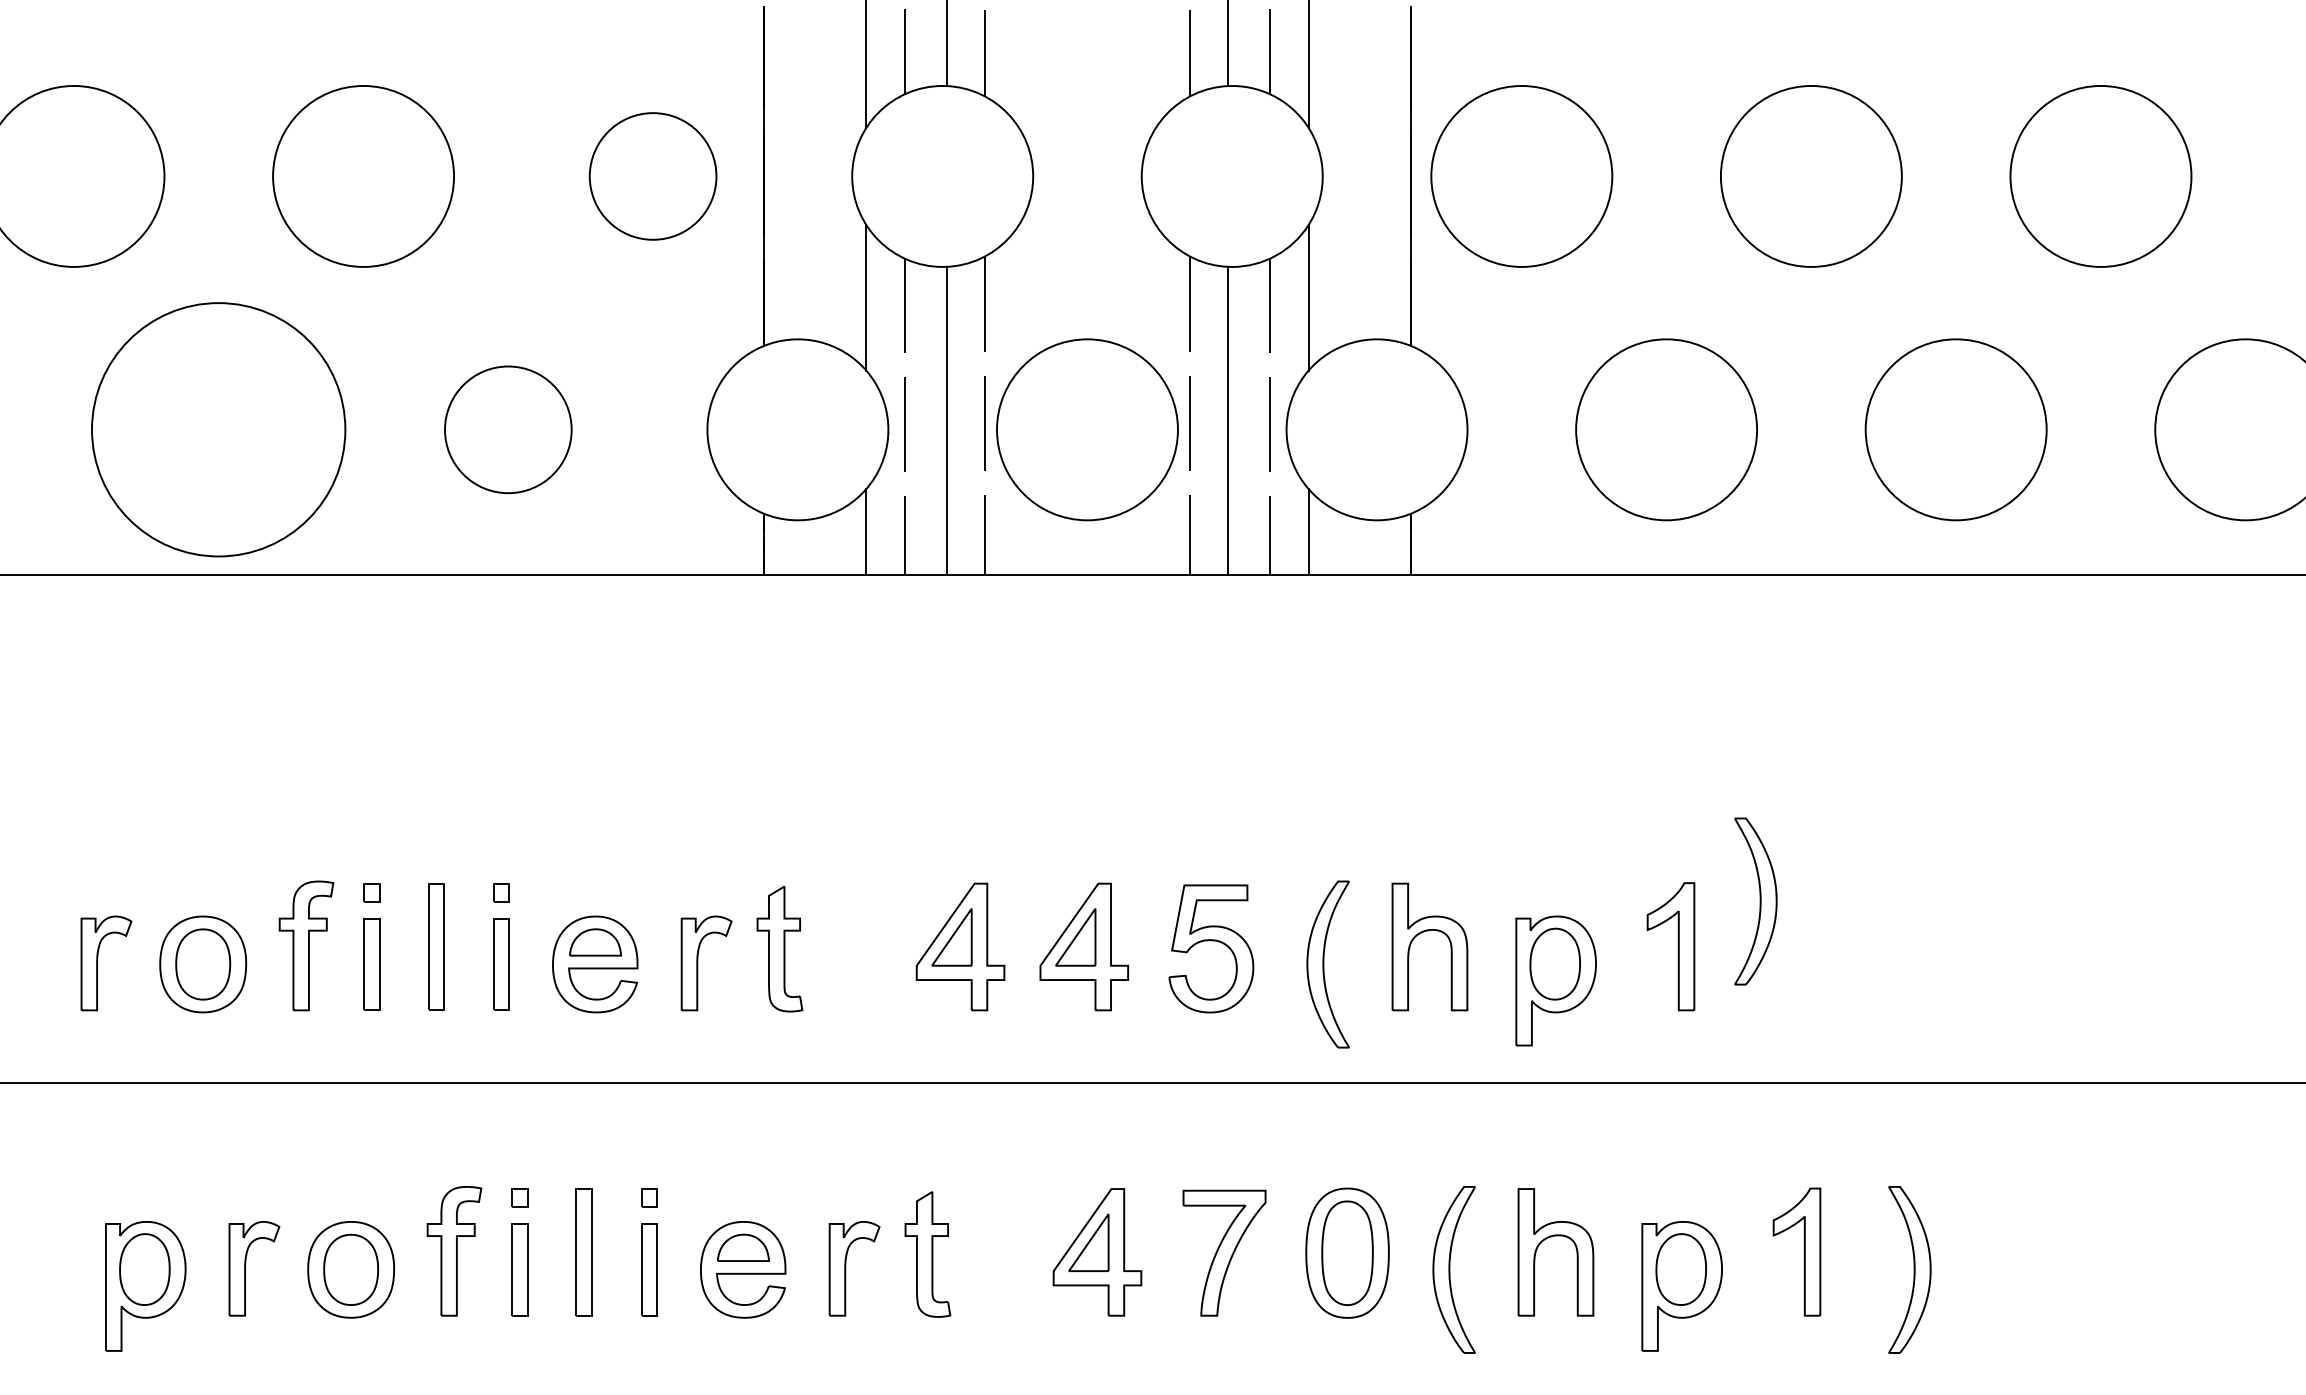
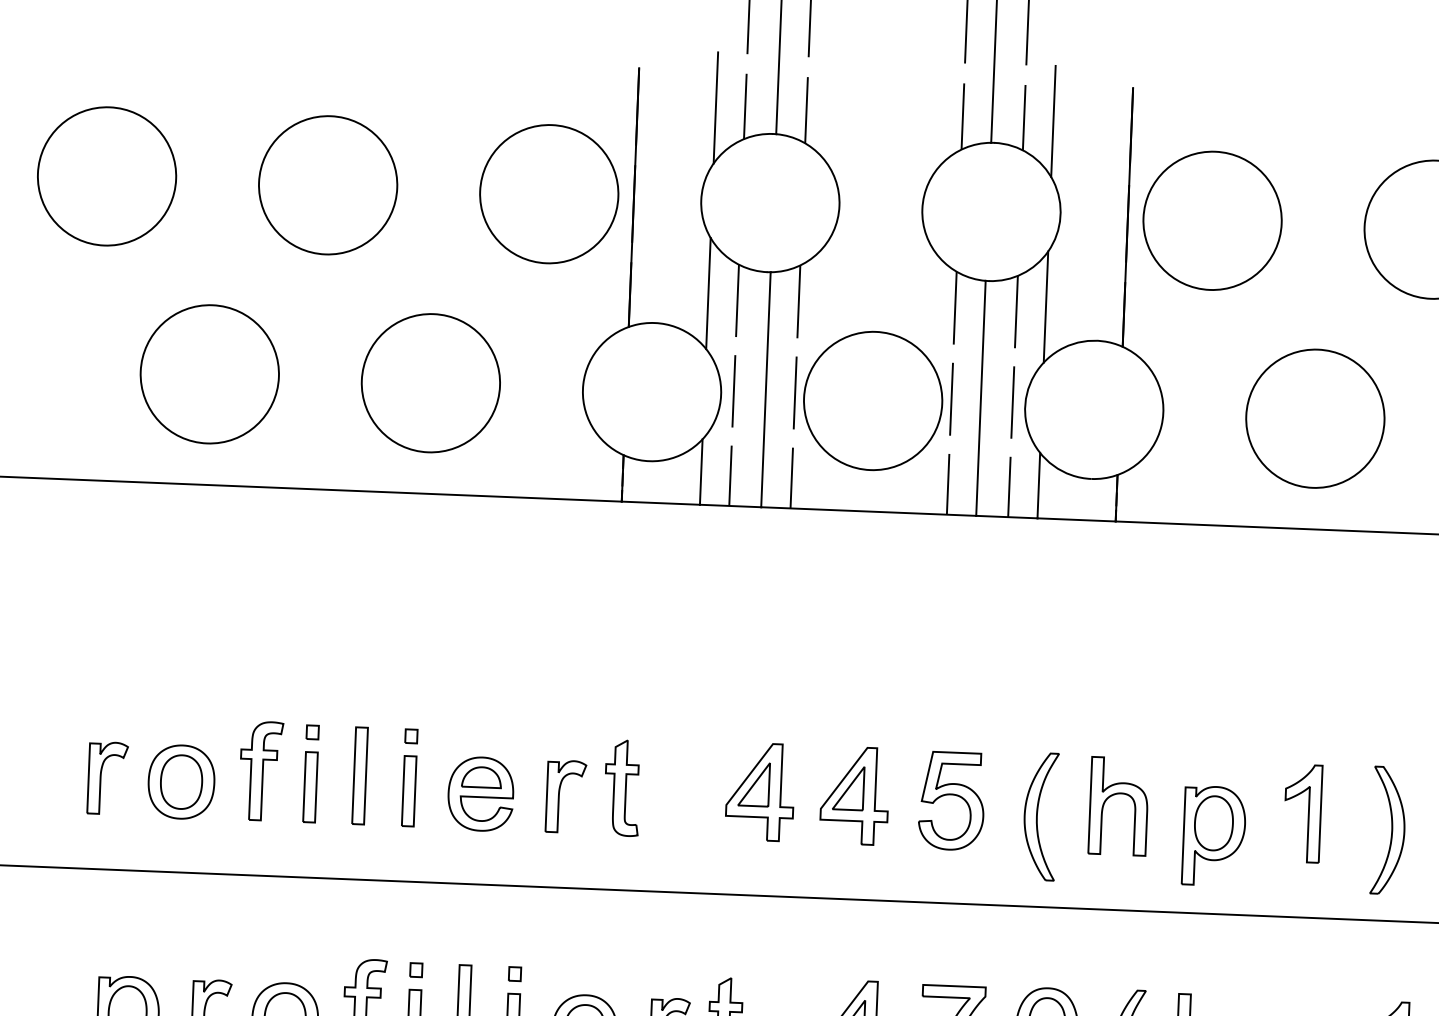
circle: (652, 175) -> (548, 193), size x1.43
circle: (218, 429) -> (209, 374), size x0.71
circle: (507, 429) -> (430, 382), size x1.43
part: (1755, 901) -> (1388, 830), moved

